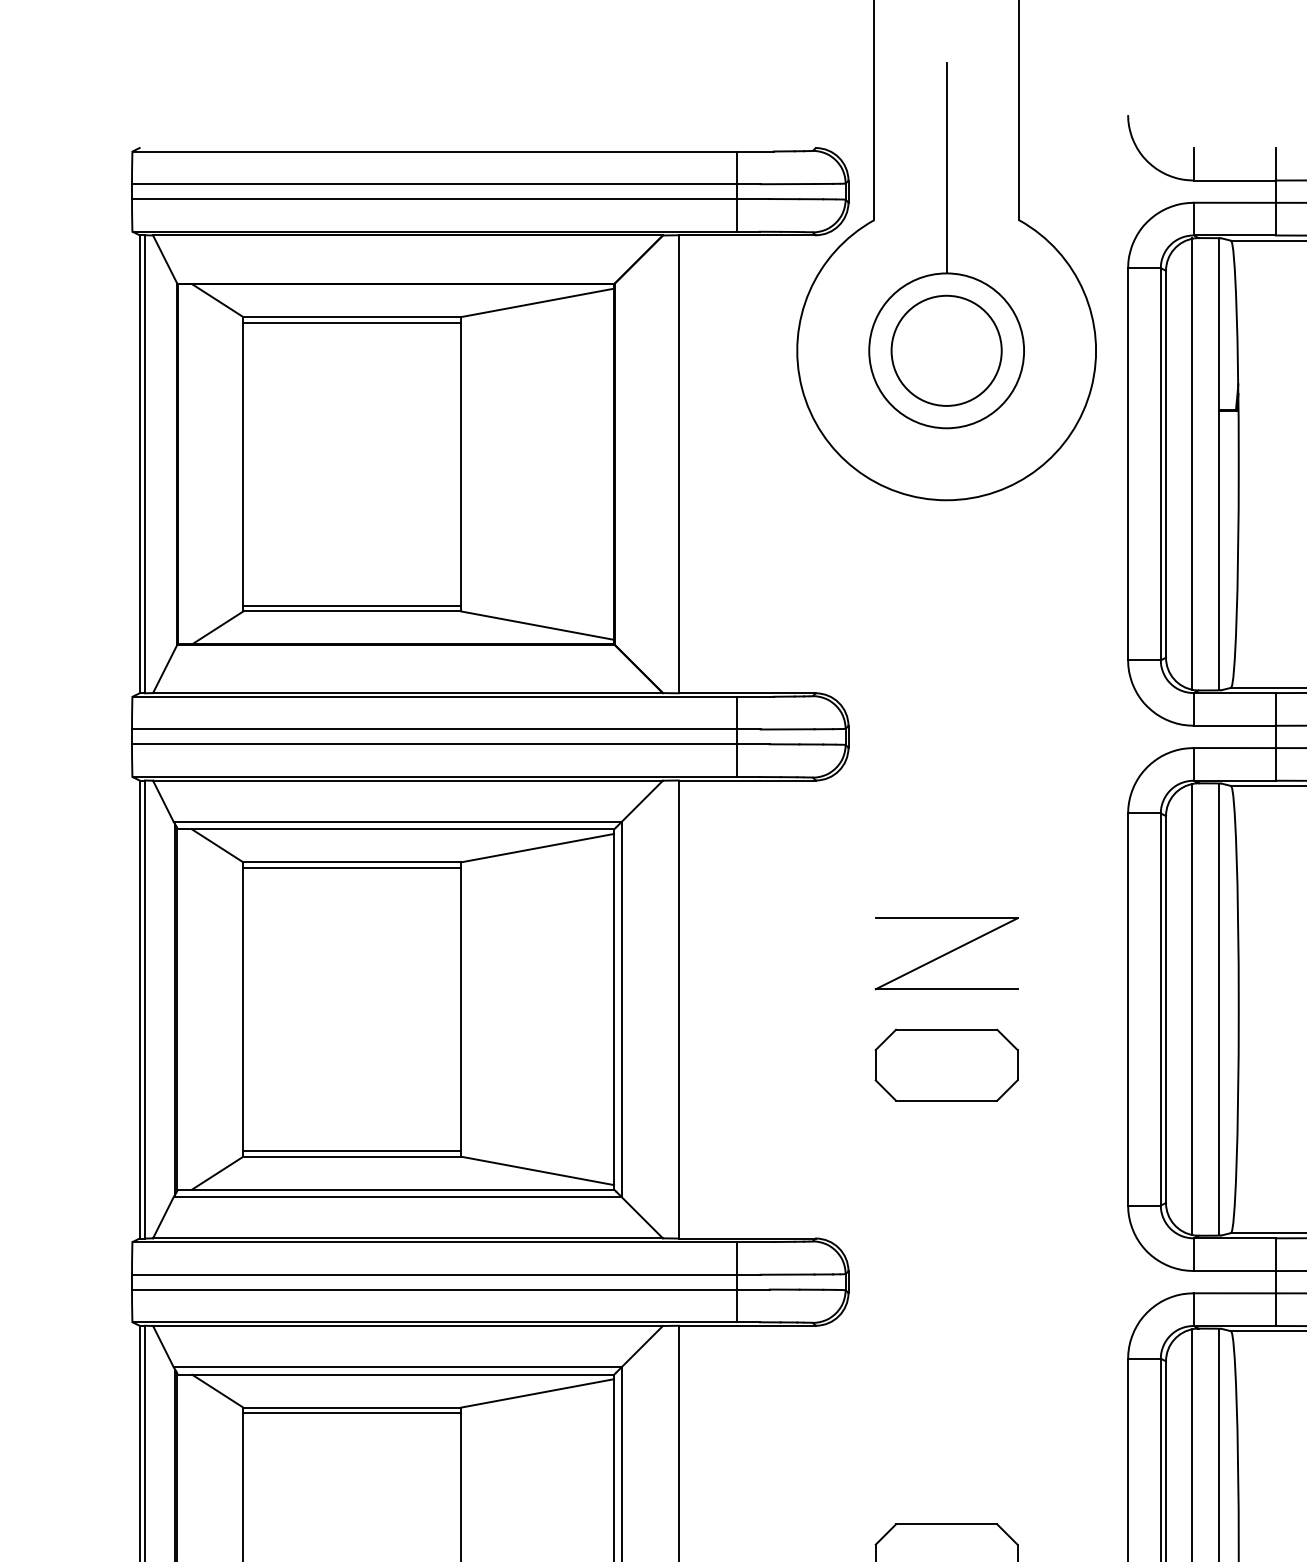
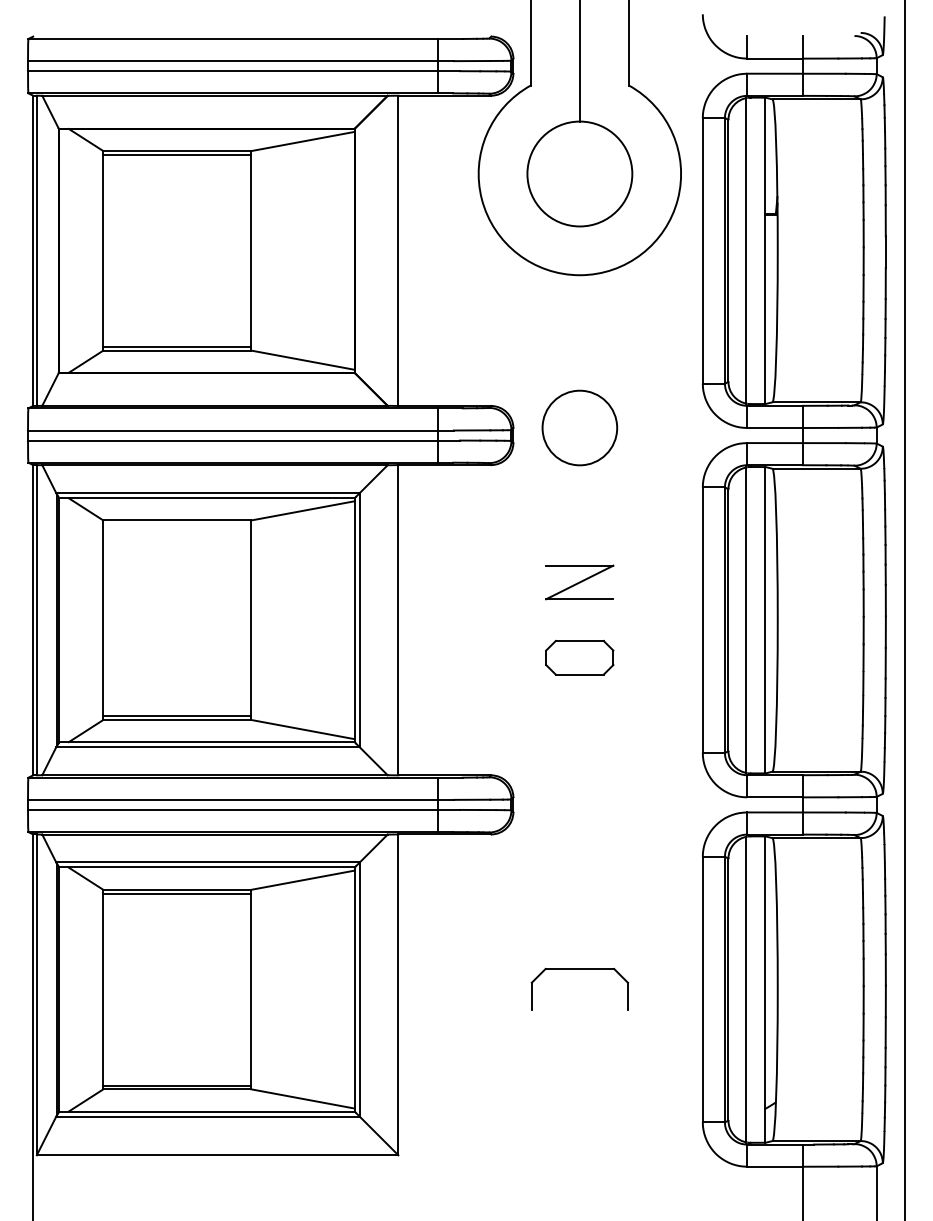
circle: (946, 350) -> (579, 427), moved
line: (352, 868) -> (177, 524), removed
part: (946, 953) -> (579, 582), size x0.7
part: (946, 1064) -> (579, 657), size x0.7

